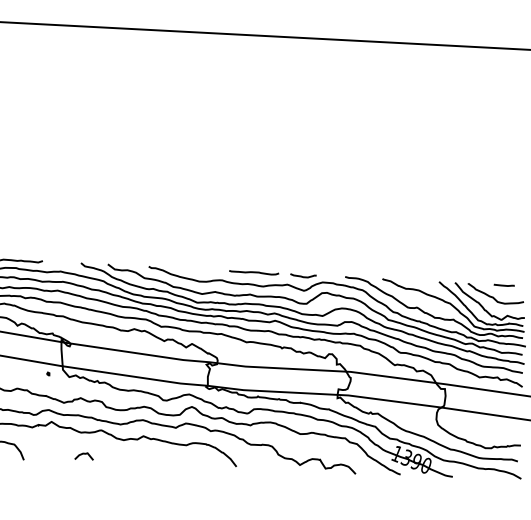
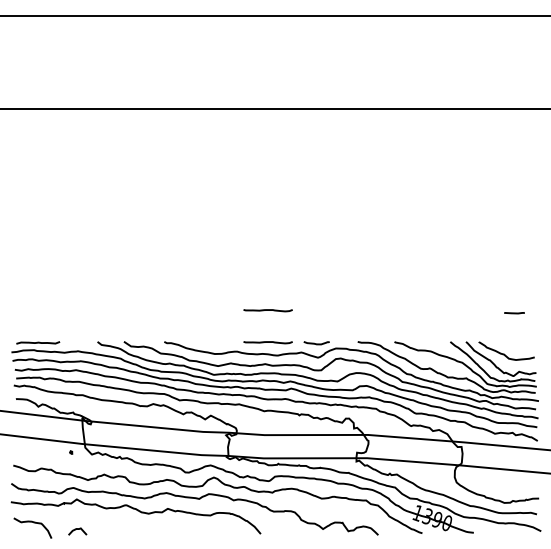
line: (255, 240) -> (267, 310), added
line: (504, 285) -> (514, 313), moved
curve: (84, 454) -> (77, 529), moved

